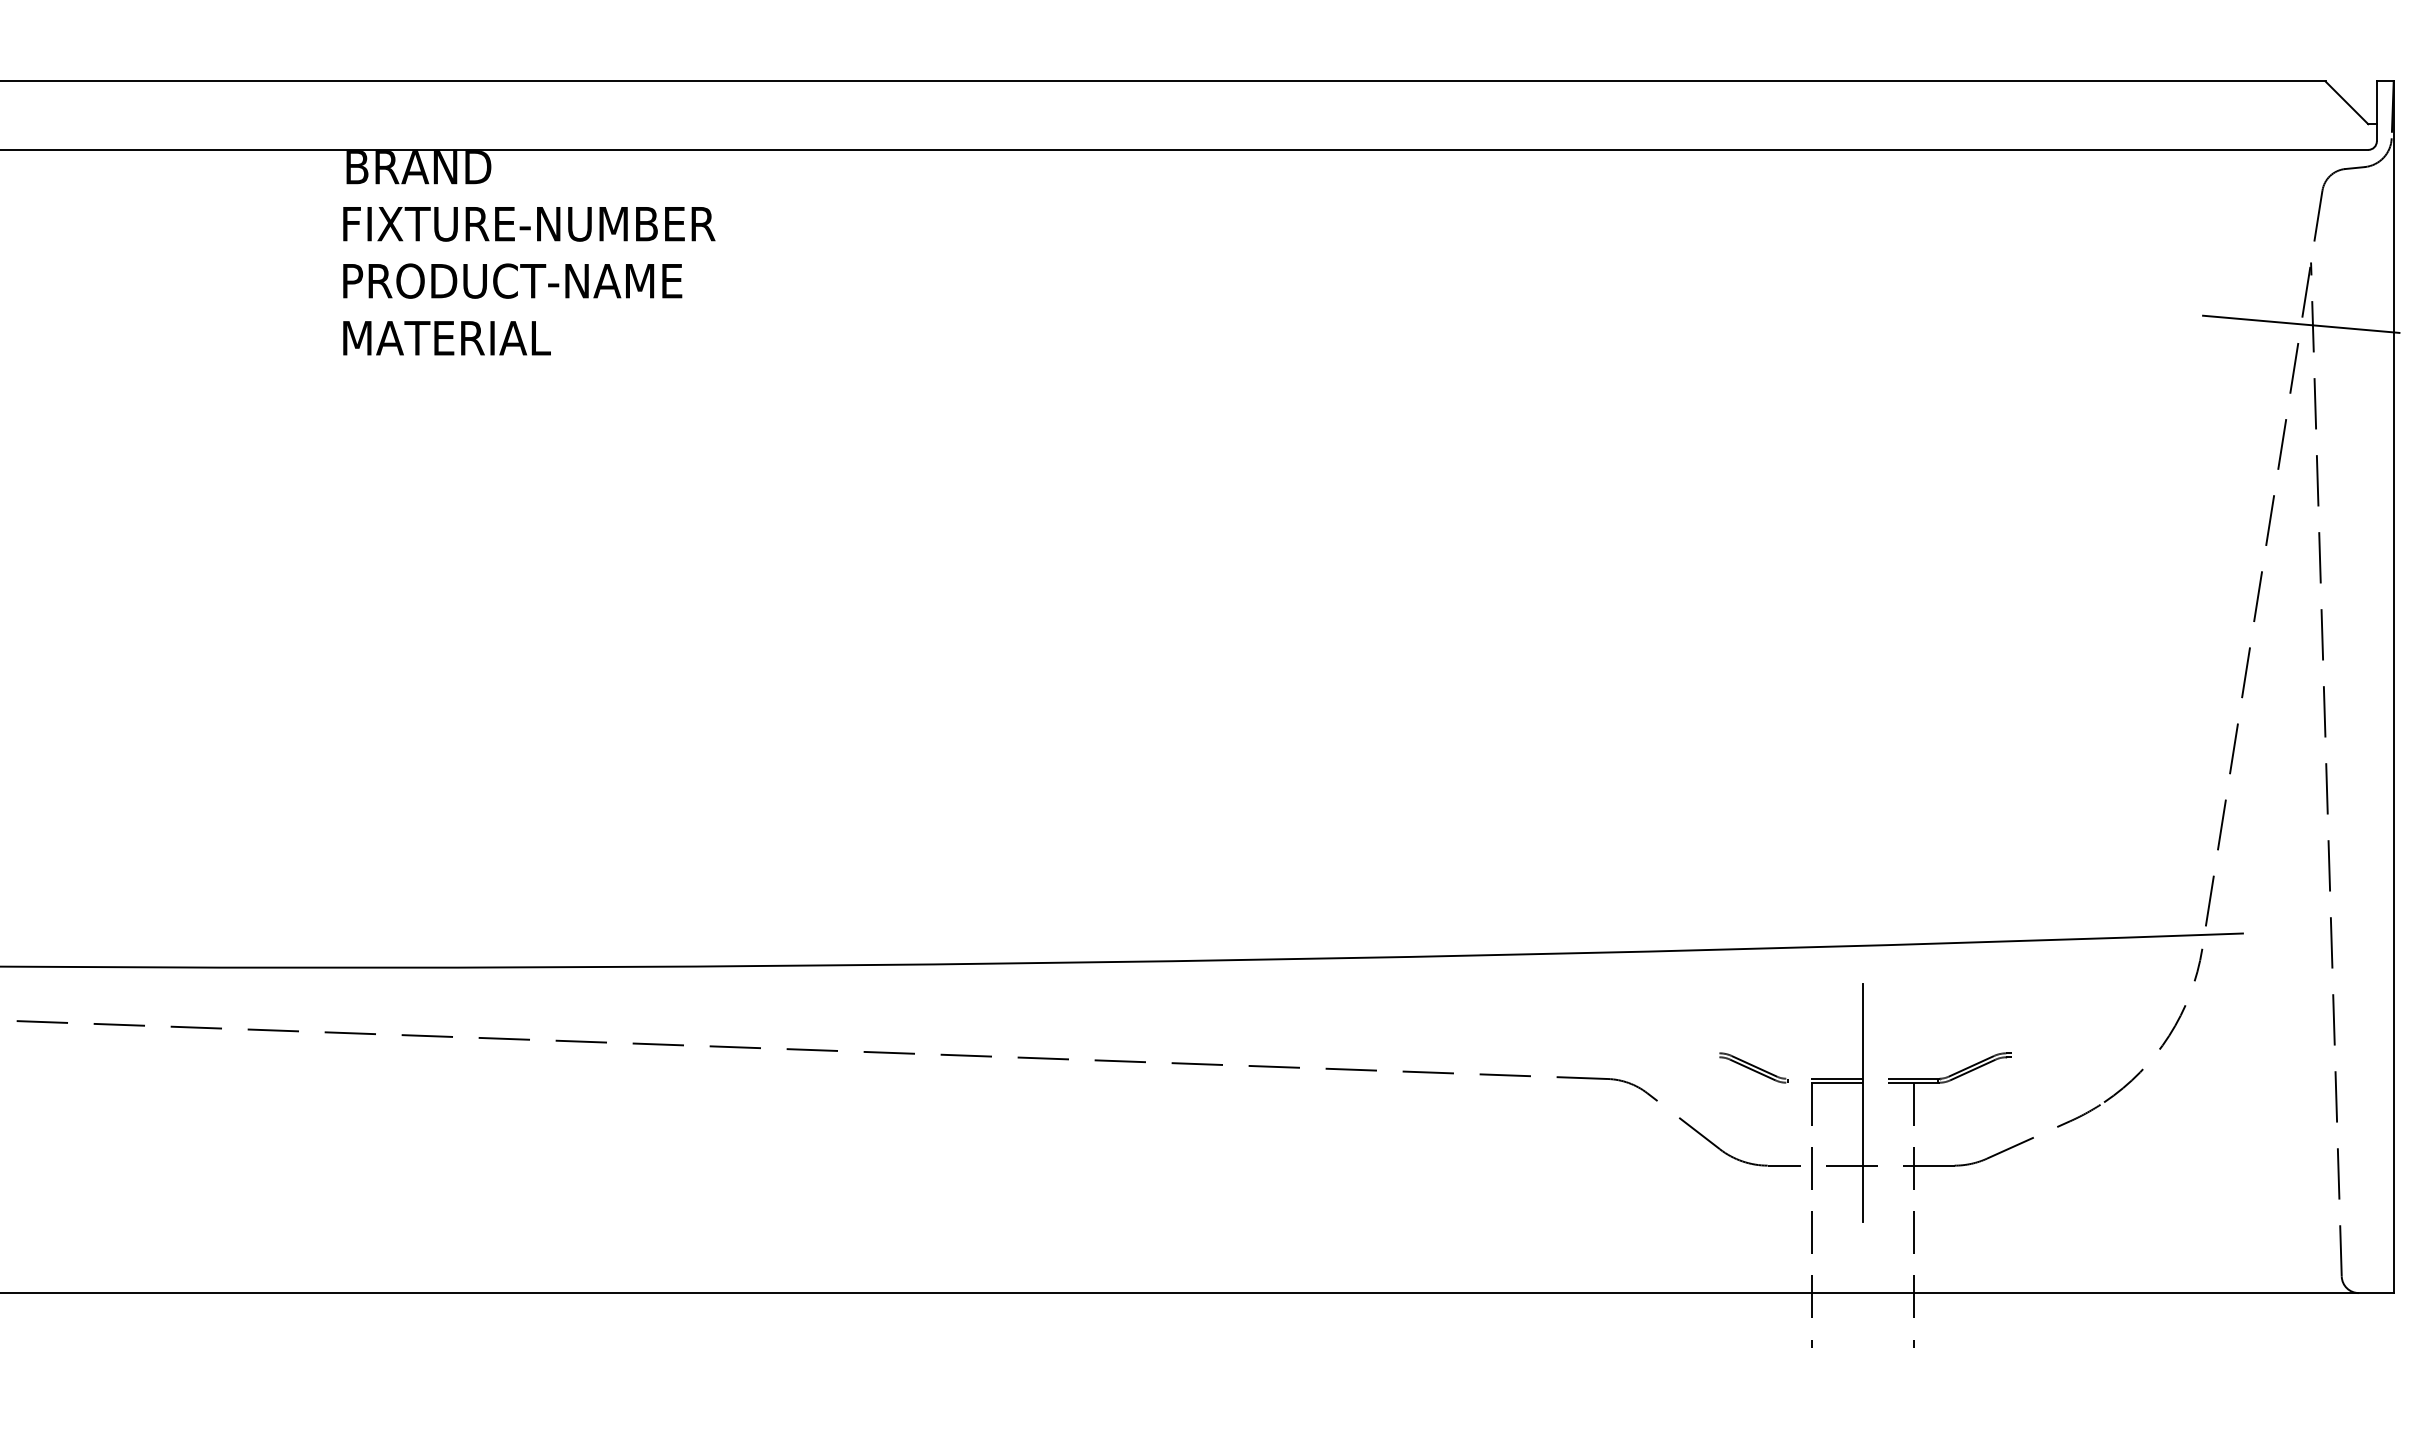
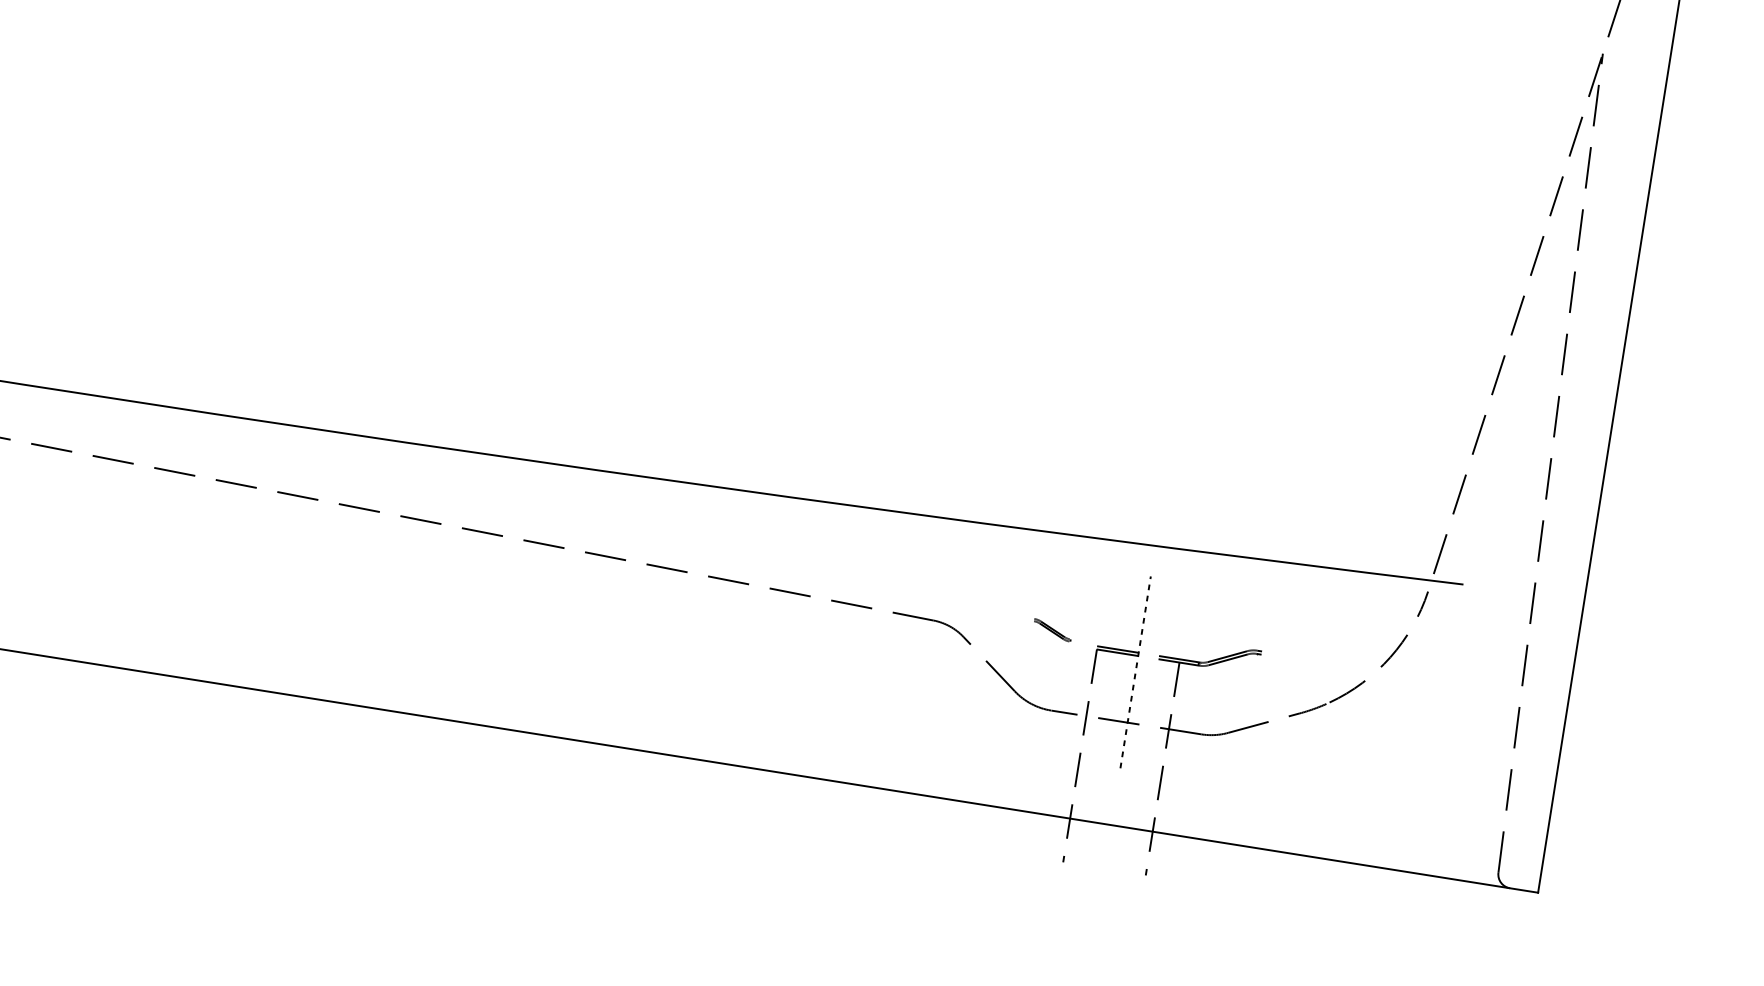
line: (2301, 323) -> (1587, 101), removed
part: (1753, 1067) -> (1052, 629), size x0.7
line: (1862, 1102) -> (1135, 671), solid -> dashed

